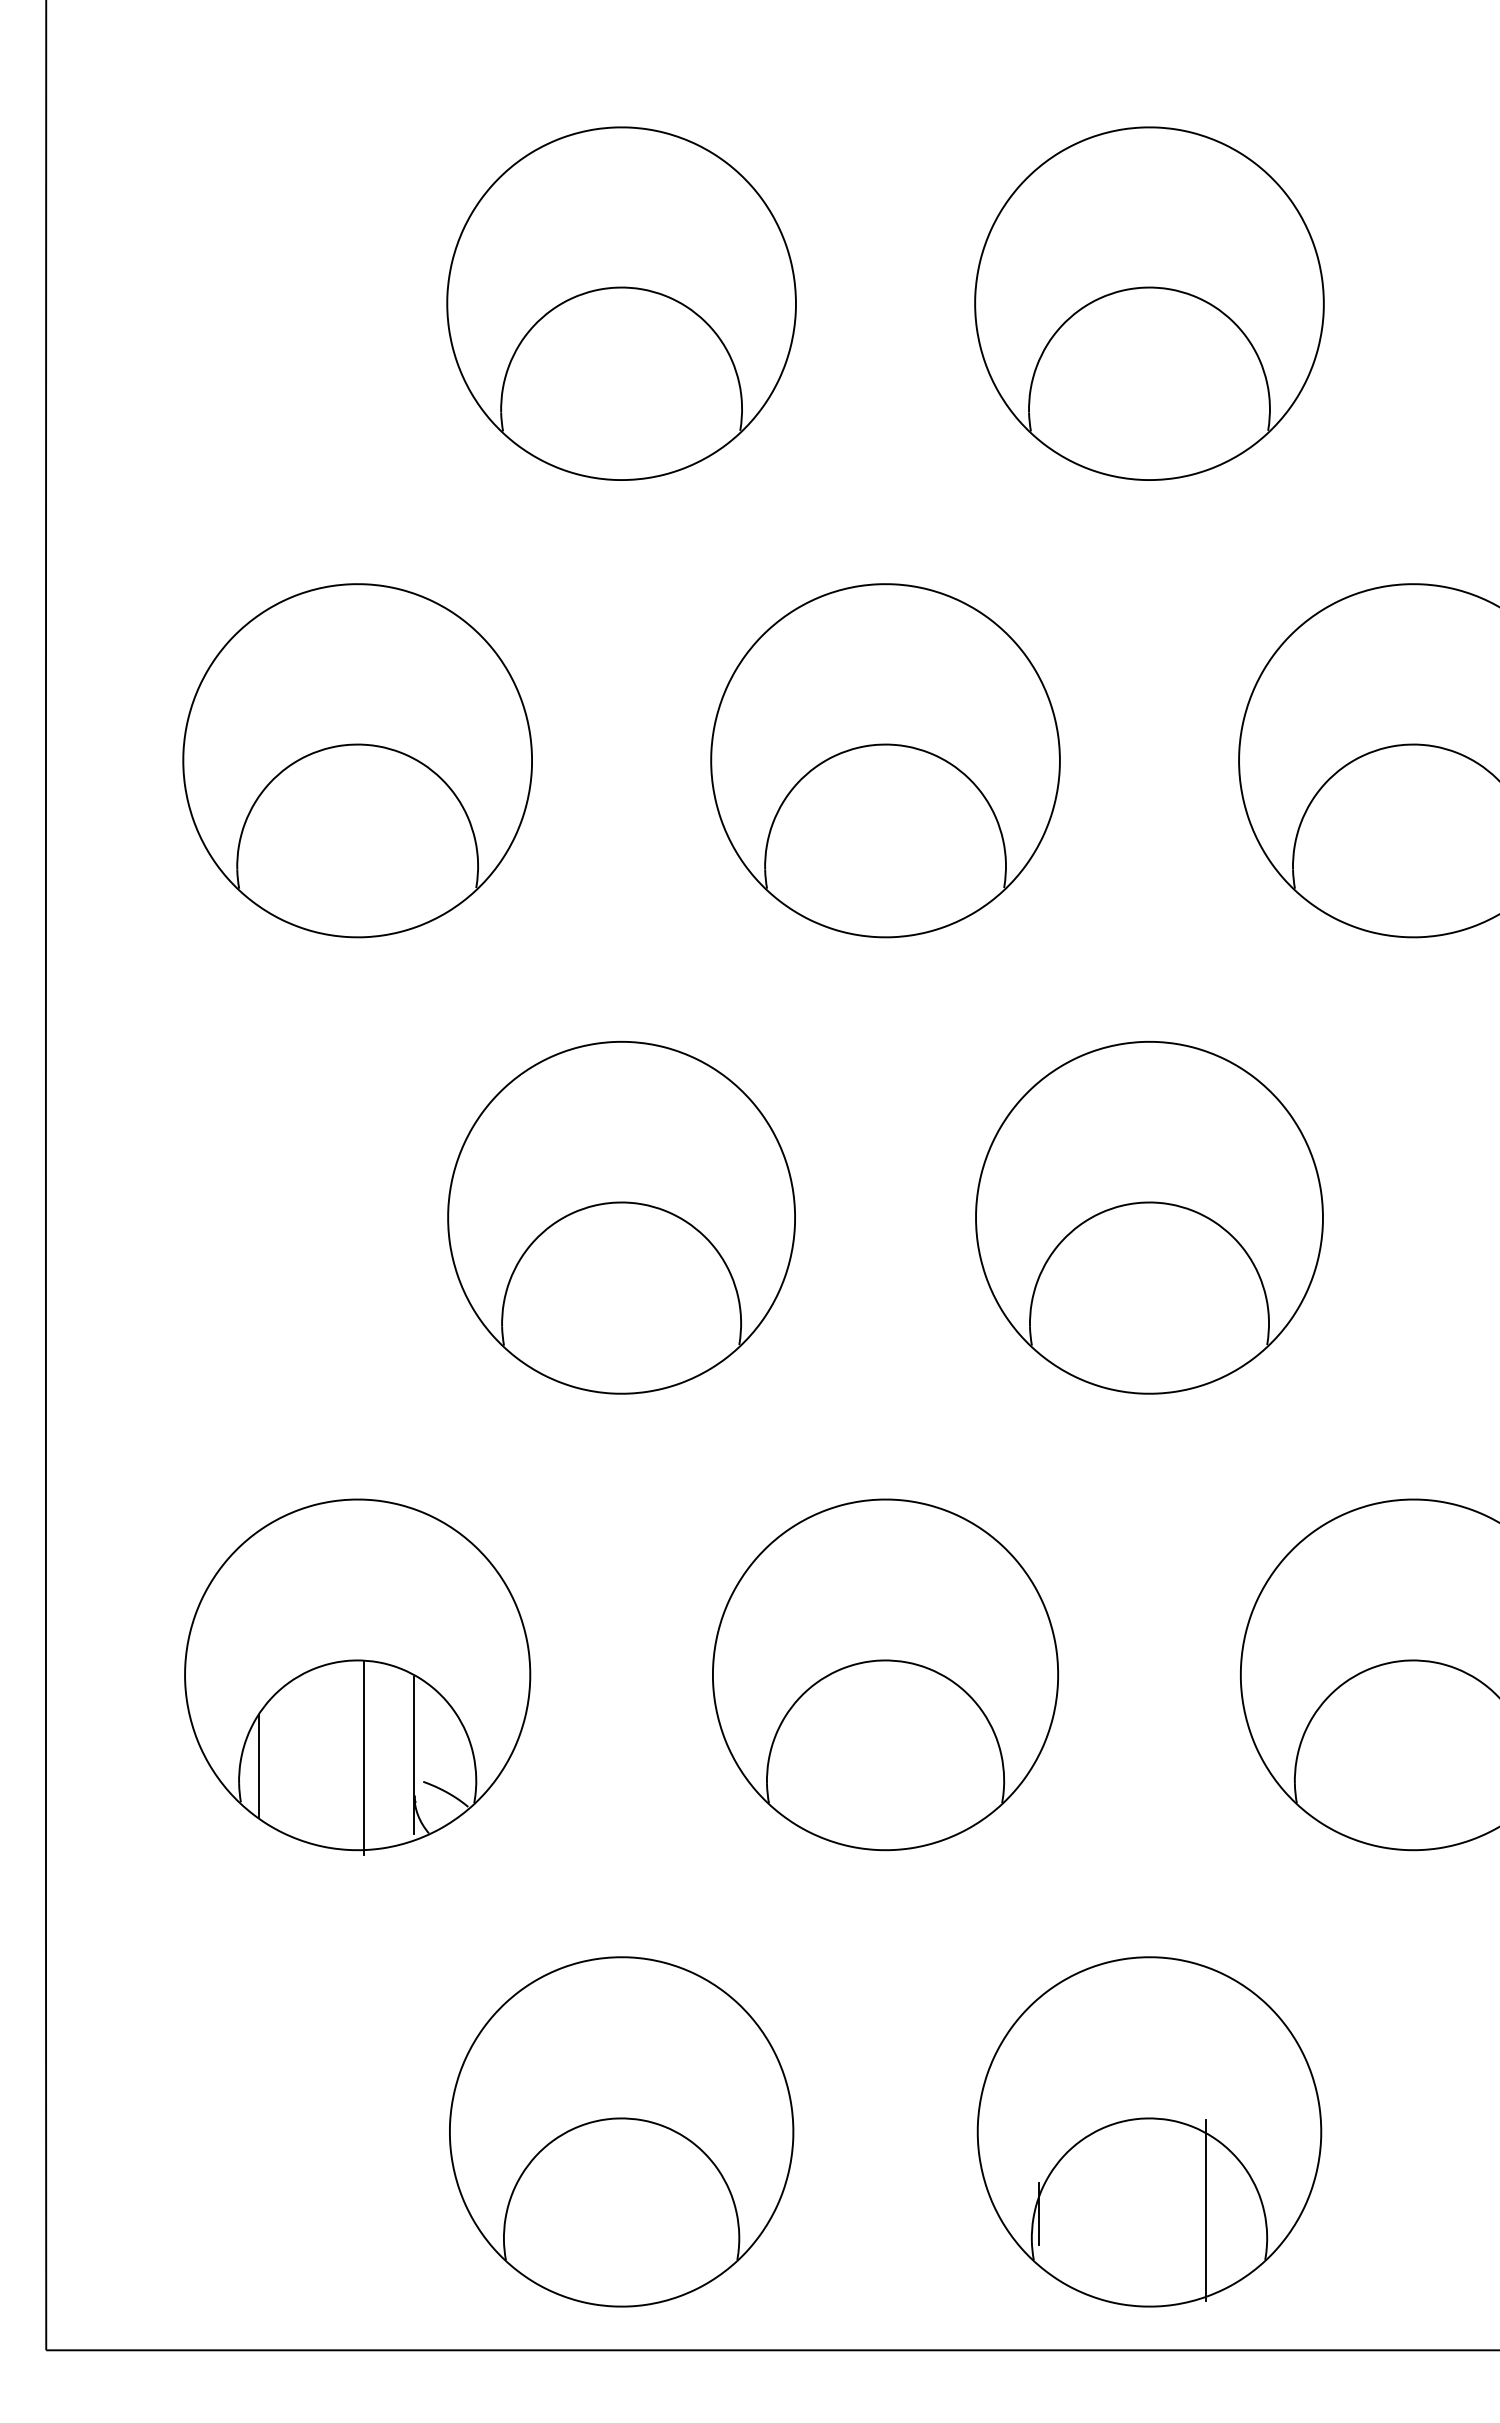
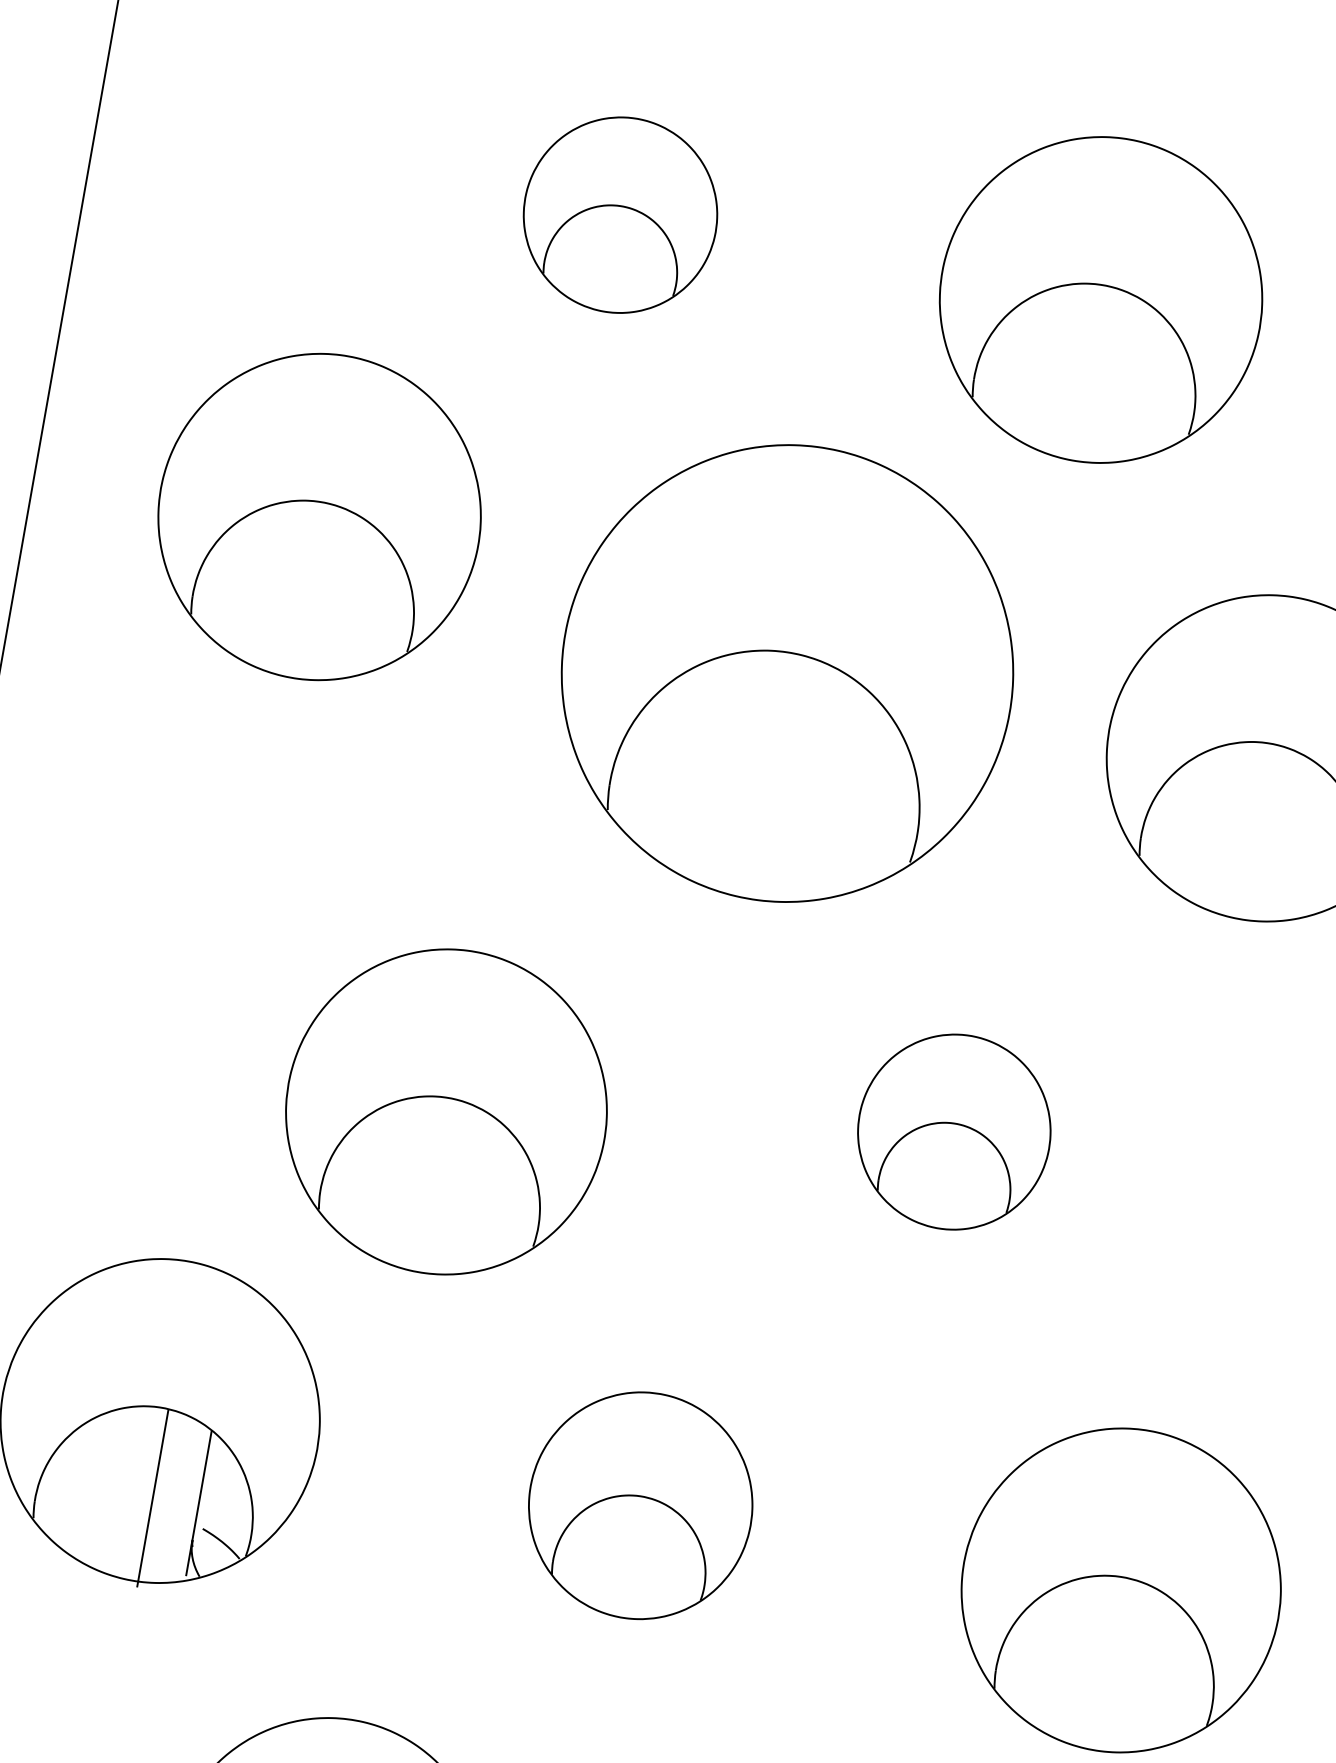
part: (621, 303) -> (620, 215), size x0.6
part: (357, 760) -> (319, 516), moved
part: (885, 760) -> (787, 673), size x1.4
part: (621, 1217) -> (446, 1111), moved
part: (1149, 1217) -> (954, 1131), size x0.6
part: (885, 1674) -> (640, 1505), size x0.7
line: (259, 1765) -> (56, 1487), removed

